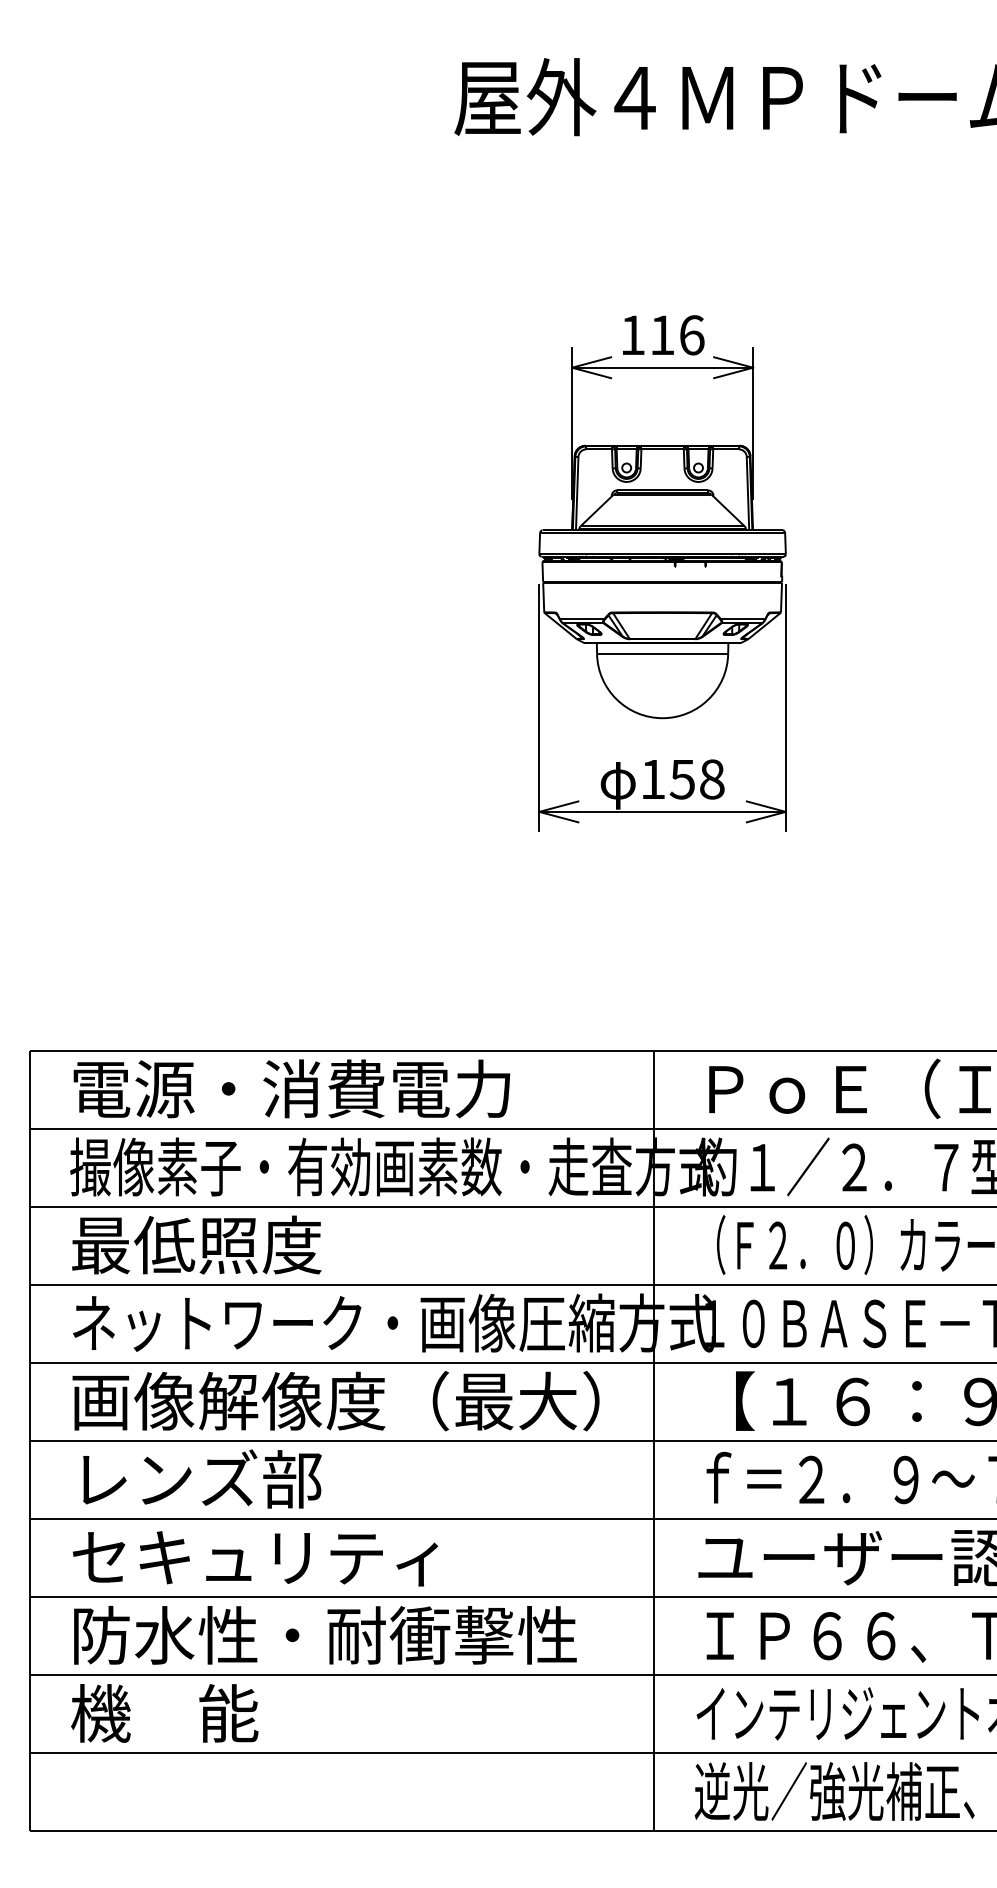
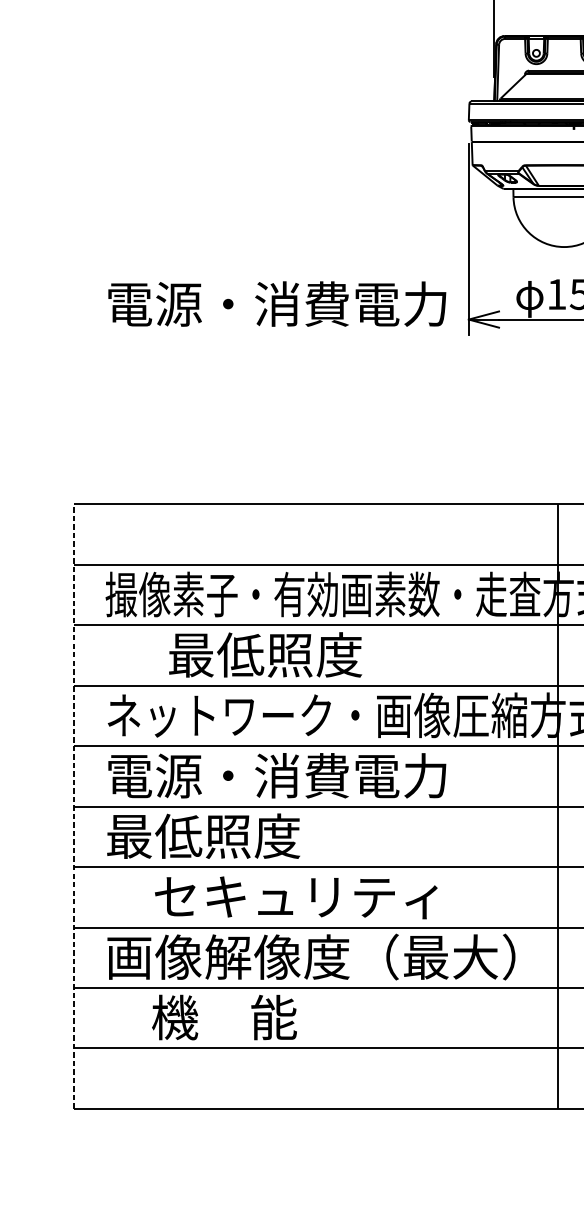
text: (291, 1088) -> (276, 303), moved
text: (196, 1244) -> (265, 654), moved
text: (335, 1400) -> (311, 775), 画像解像度（最大） -> 電源・消費電力
line: (29, 1440) -> (74, 806), solid -> dashed
text: (196, 1478) -> (203, 835), レンズ部 -> 最低照度
text: (254, 1558) -> (295, 897), moved
text: (335, 1635) -> (311, 957), 防水性・耐衝撃性 -> 画像解像度（最大）
text: (164, 1713) -> (224, 1017), moved

